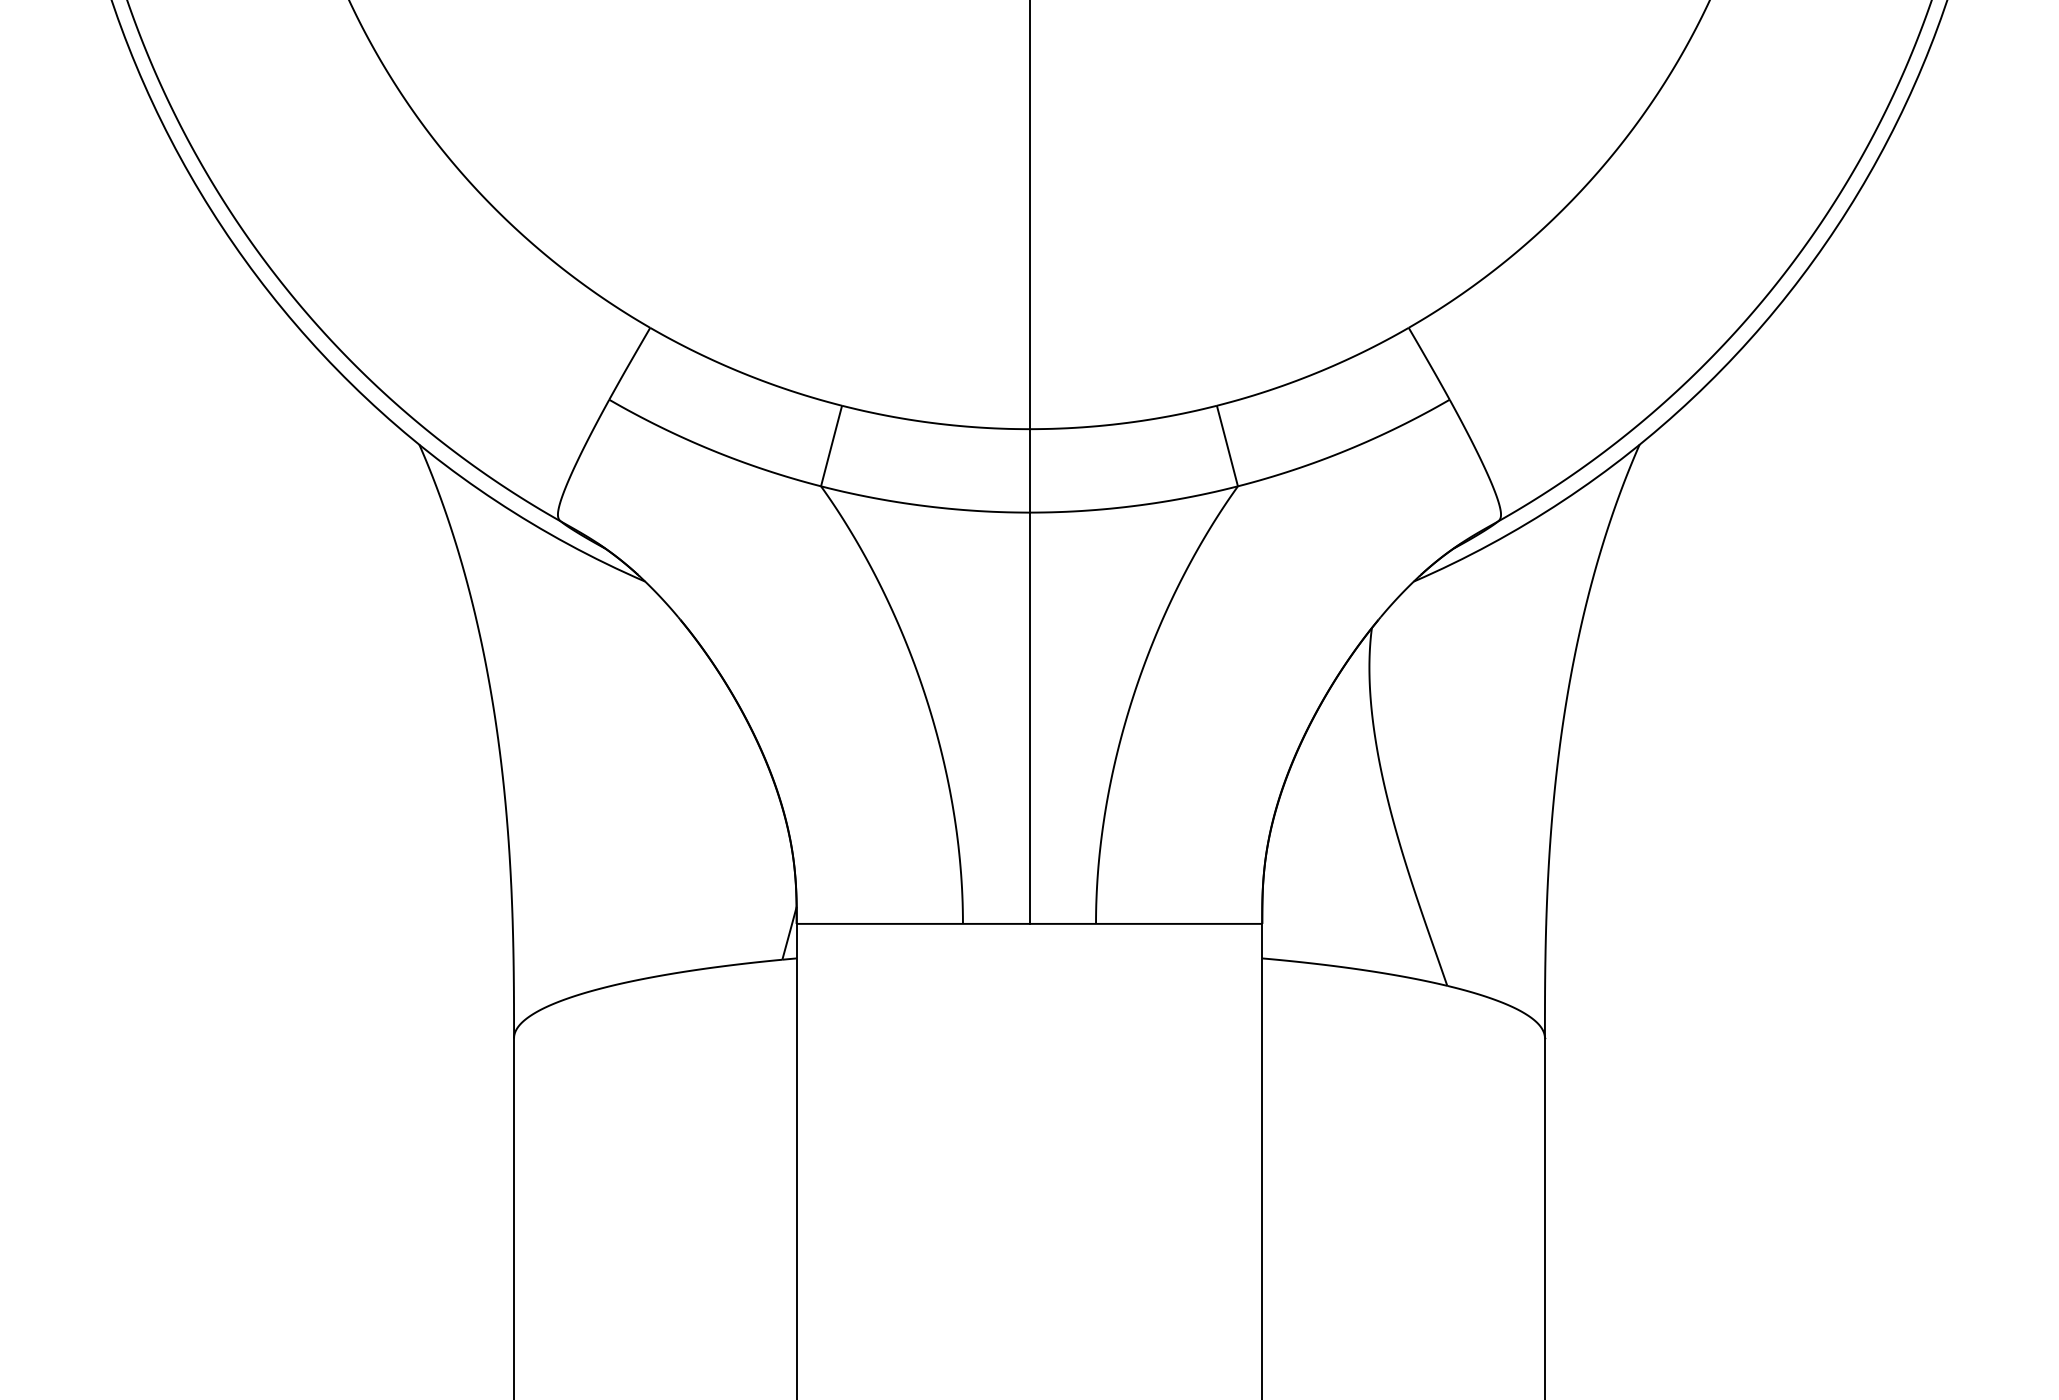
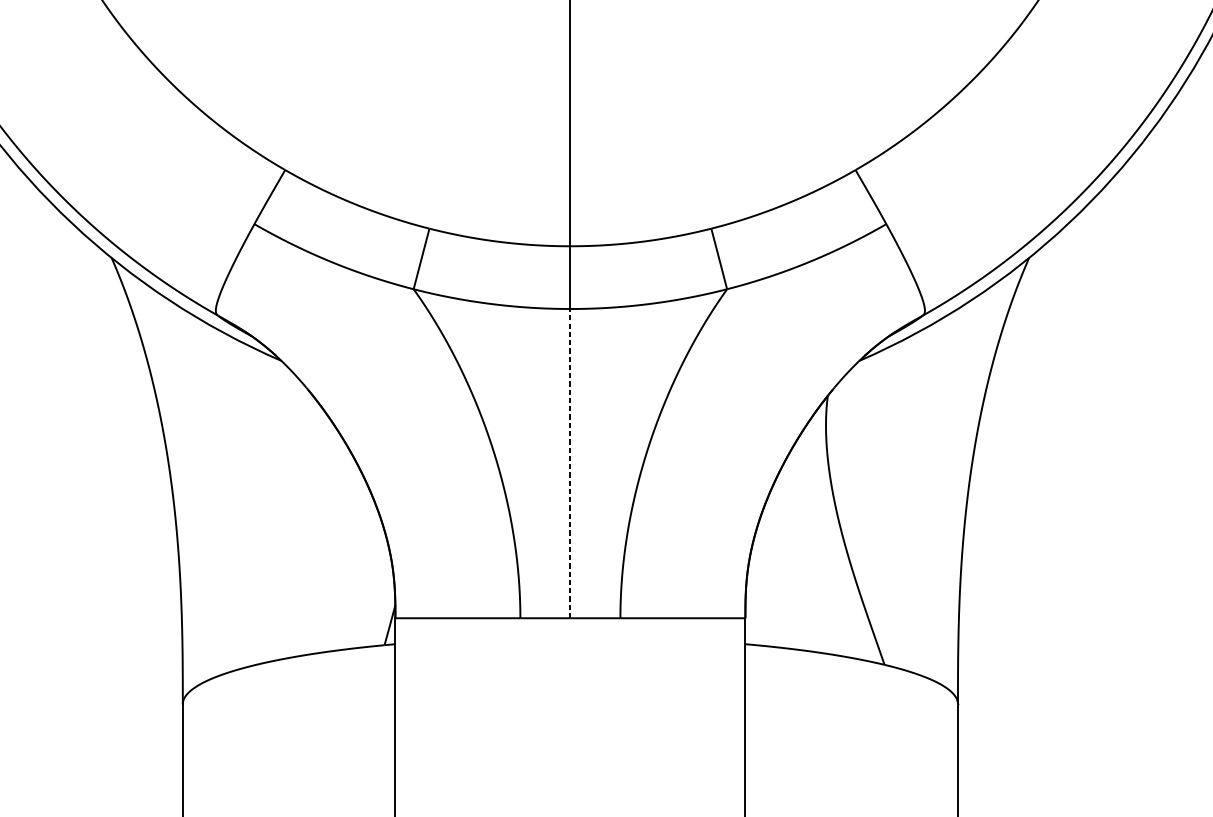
line: (1029, 718) -> (570, 463), solid -> dashed

